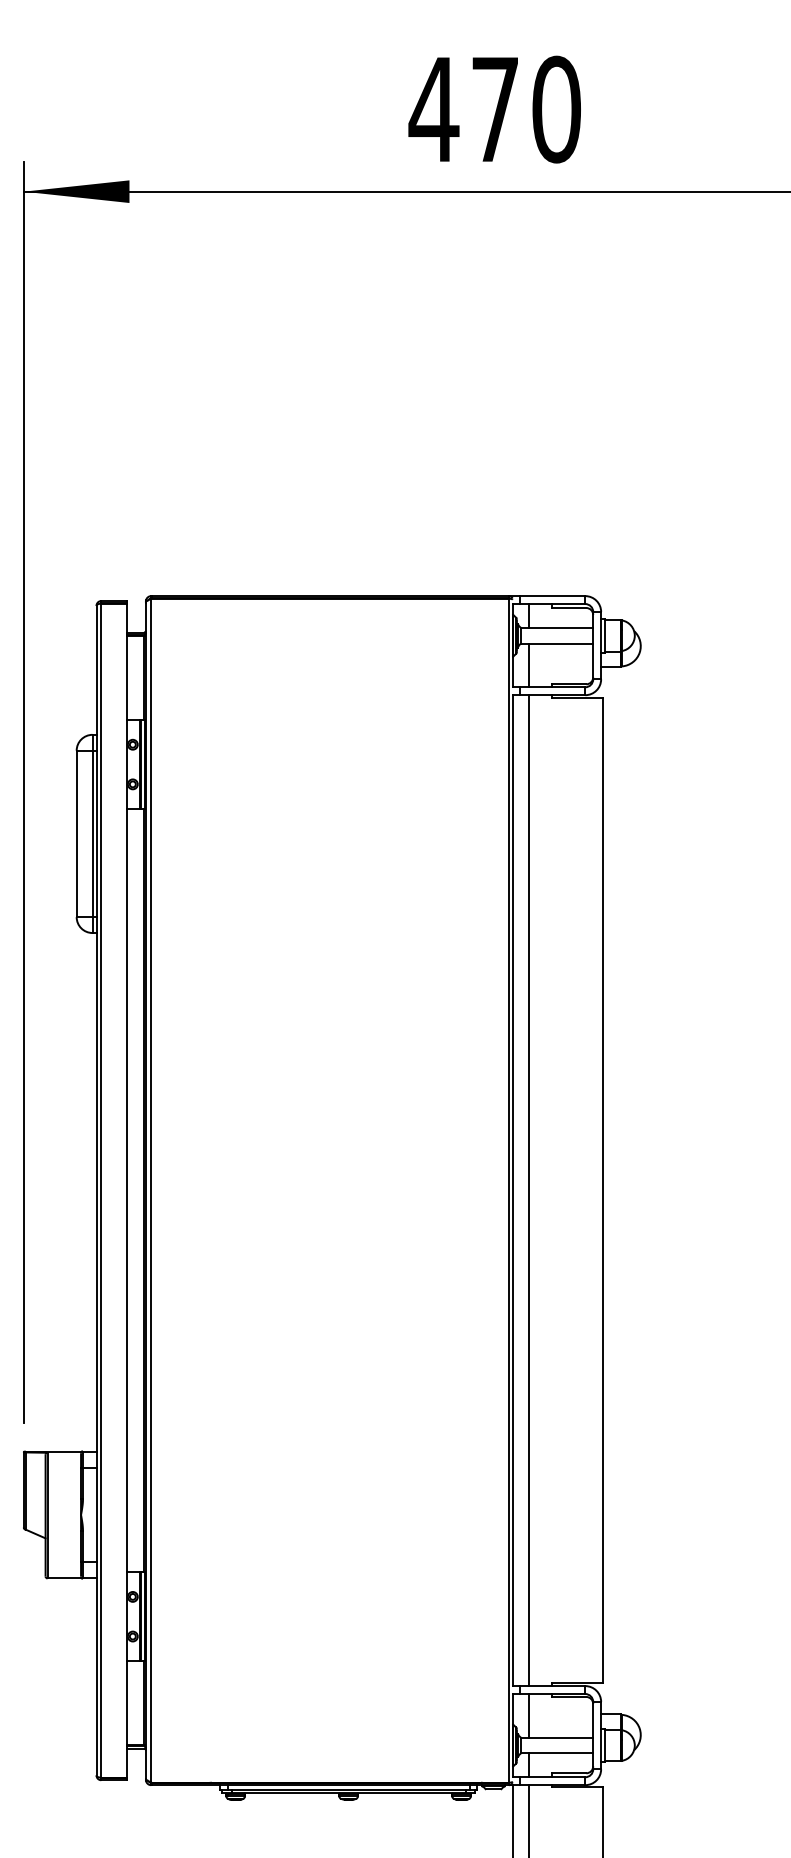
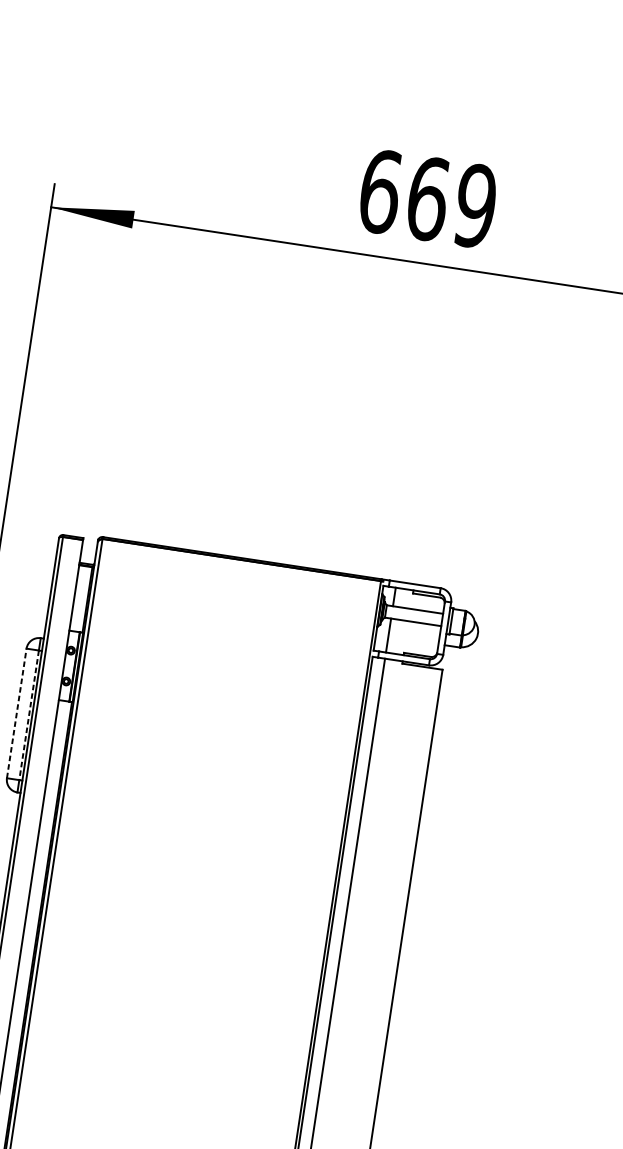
text: (494, 109) -> (427, 198), 470 -> 669
line: (76, 833) -> (16, 713), solid -> dashed
line: (92, 834) -> (29, 715), solid -> dashed

